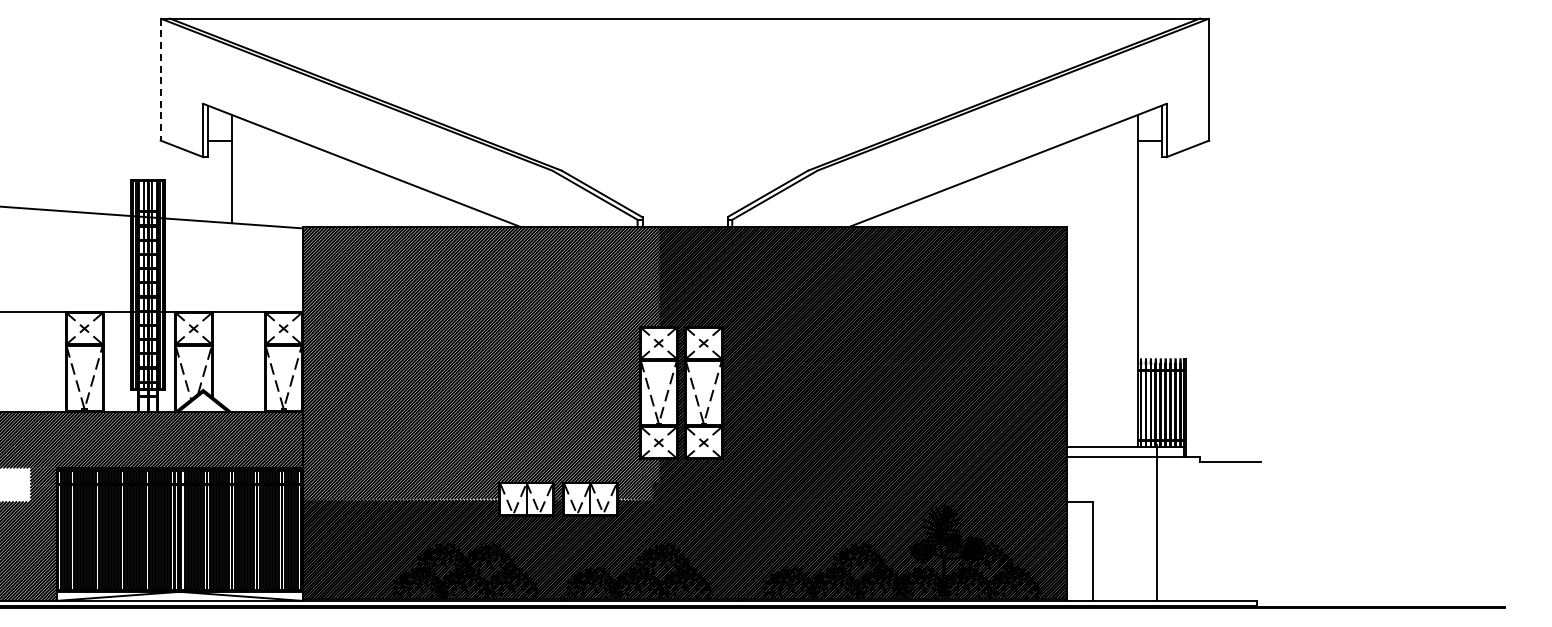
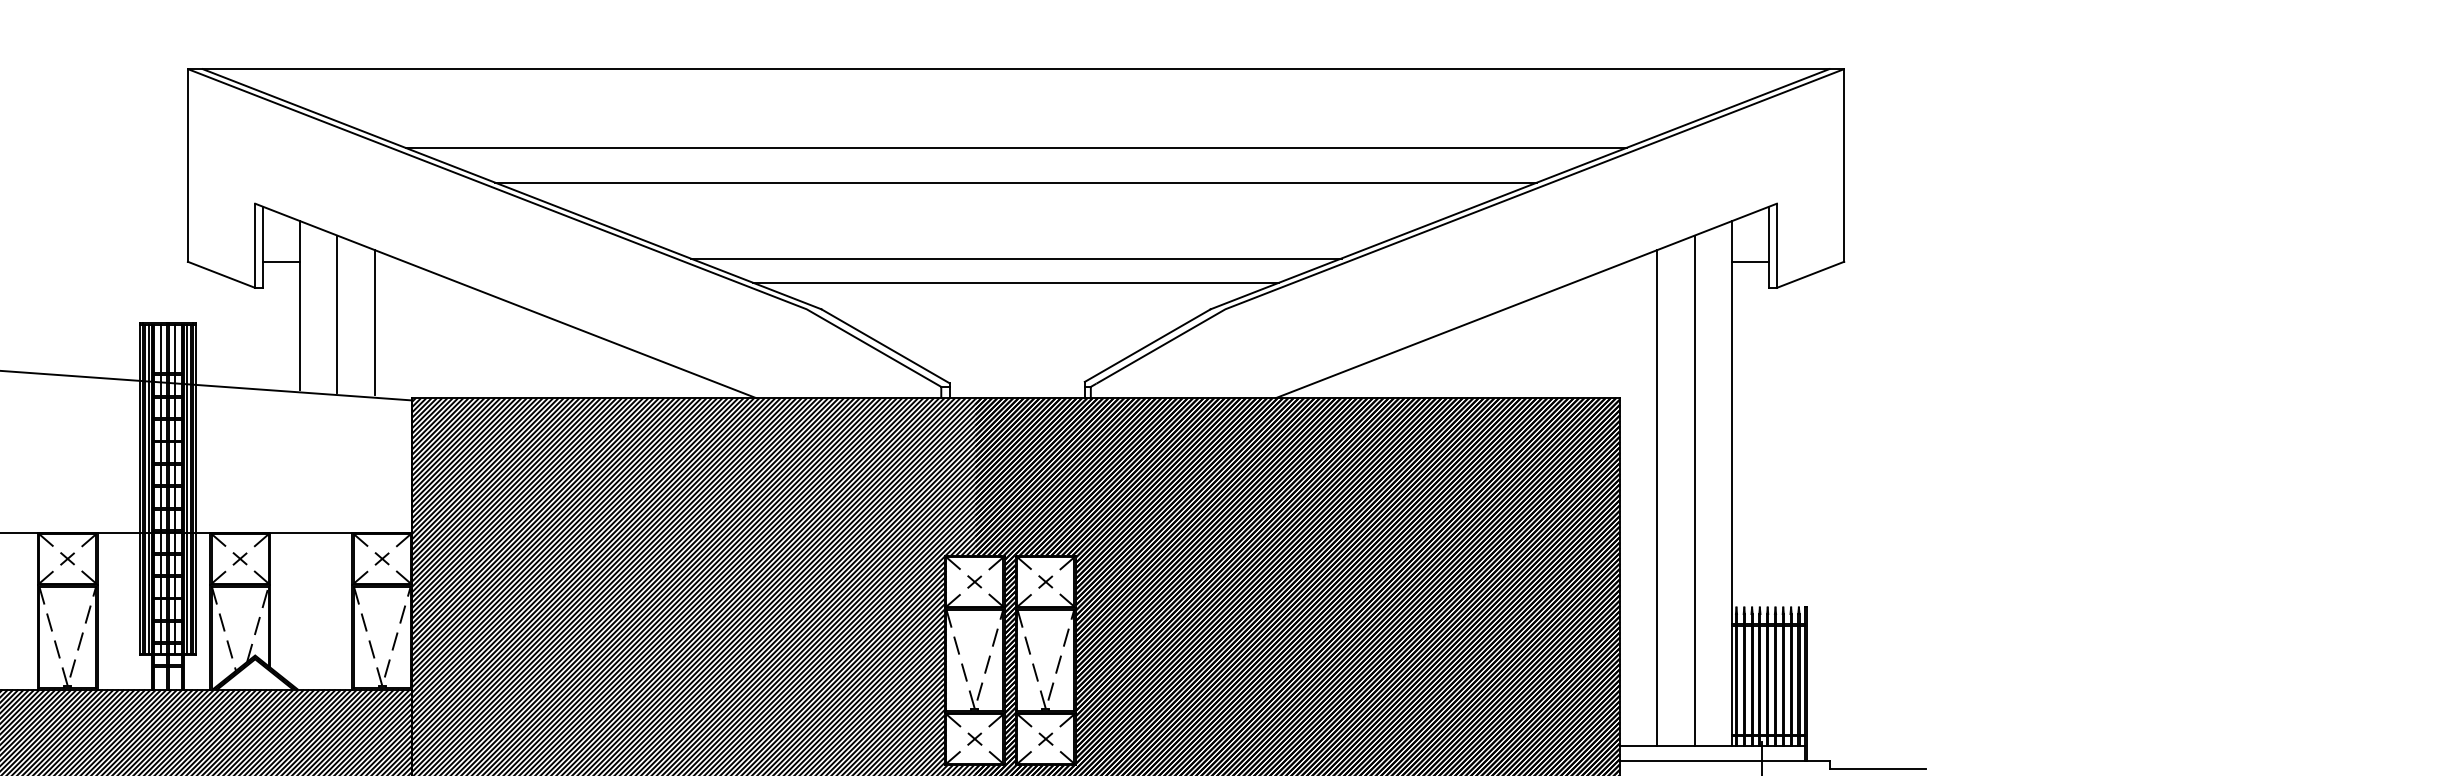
line: (684, 68) -> (1015, 147), added
line: (160, 79) -> (187, 165), dashed -> solid
line: (684, 90) -> (1015, 182), added
line: (684, 138) -> (1015, 258), added
line: (684, 153) -> (1015, 282), added
line: (255, 173) -> (337, 313), added
line: (279, 179) -> (375, 323), added
line: (1114, 285) -> (1694, 490), added
line: (1090, 290) -> (1656, 498), added

